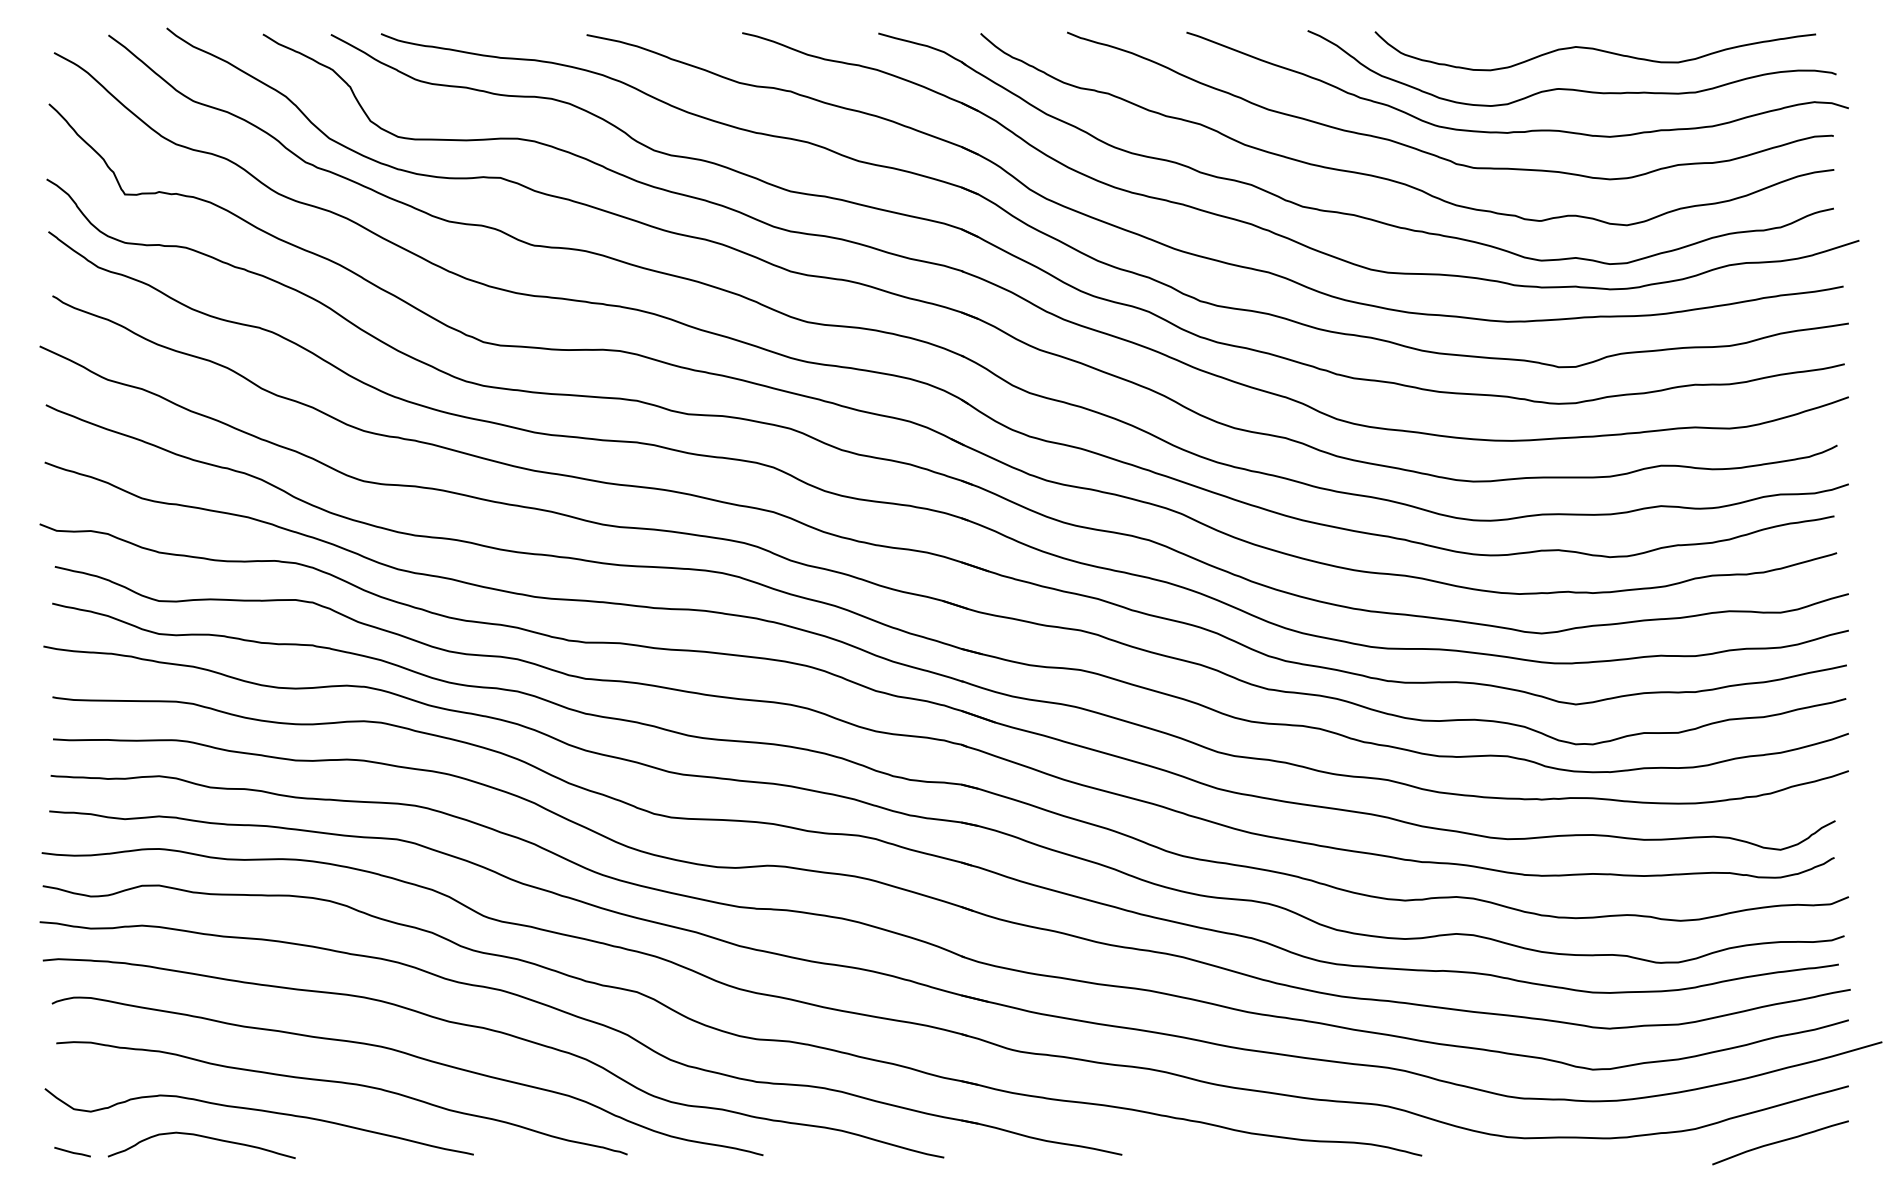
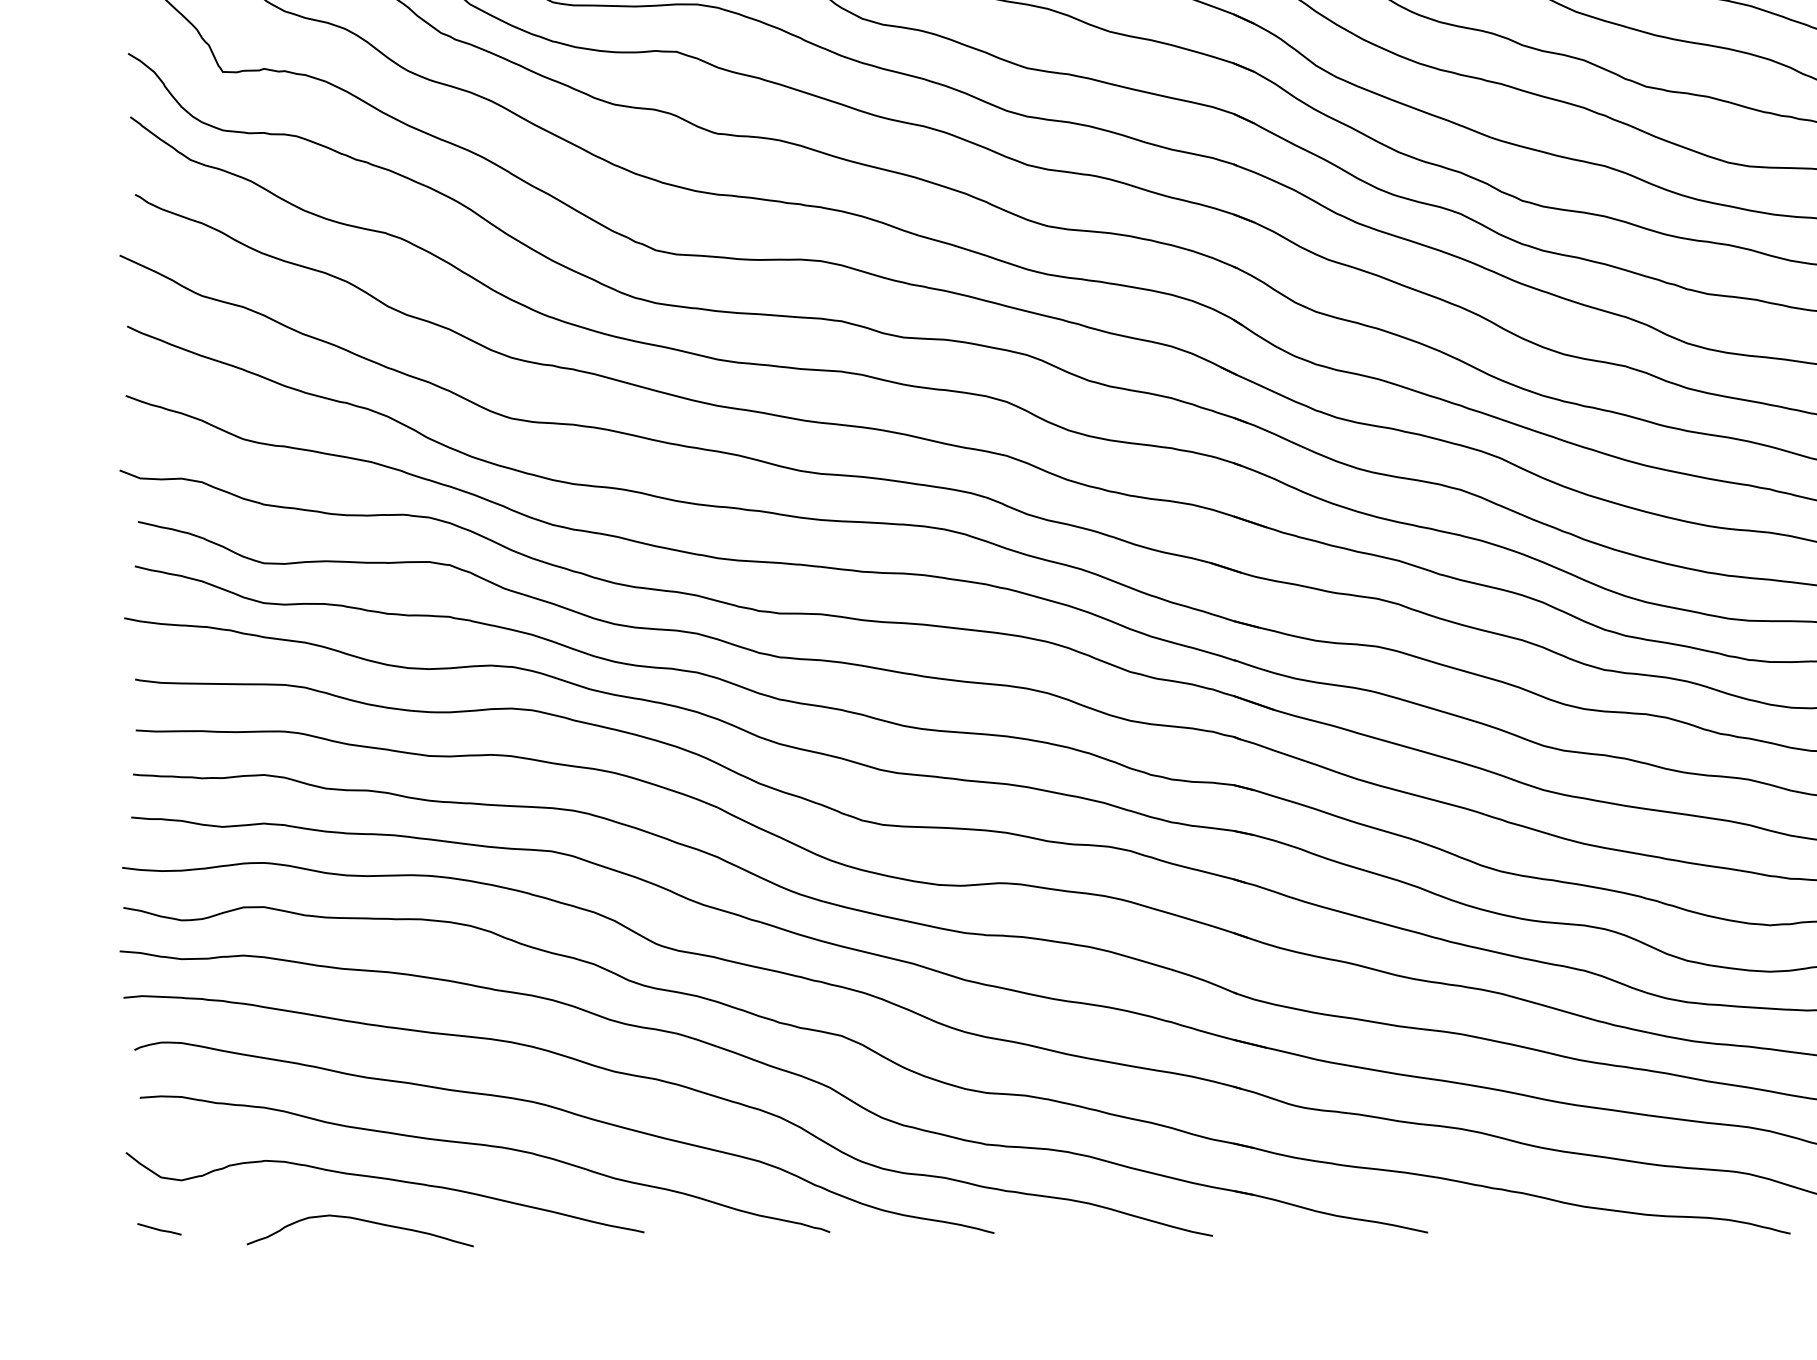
curve: (202, 1137) -> (361, 1221), moved

